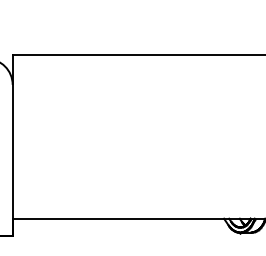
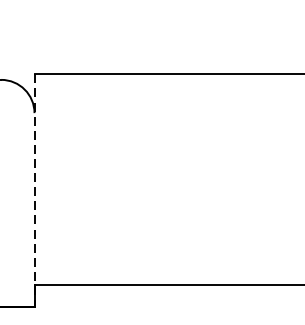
line: (12, 145) -> (34, 190), solid -> dashed

